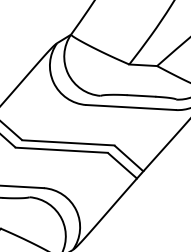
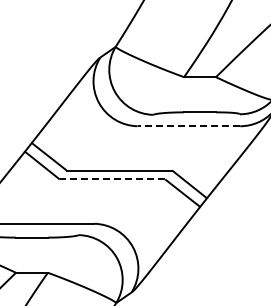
line: (130, 107) -> (188, 126), solid -> dashed
line: (61, 150) -> (112, 179), solid -> dashed

